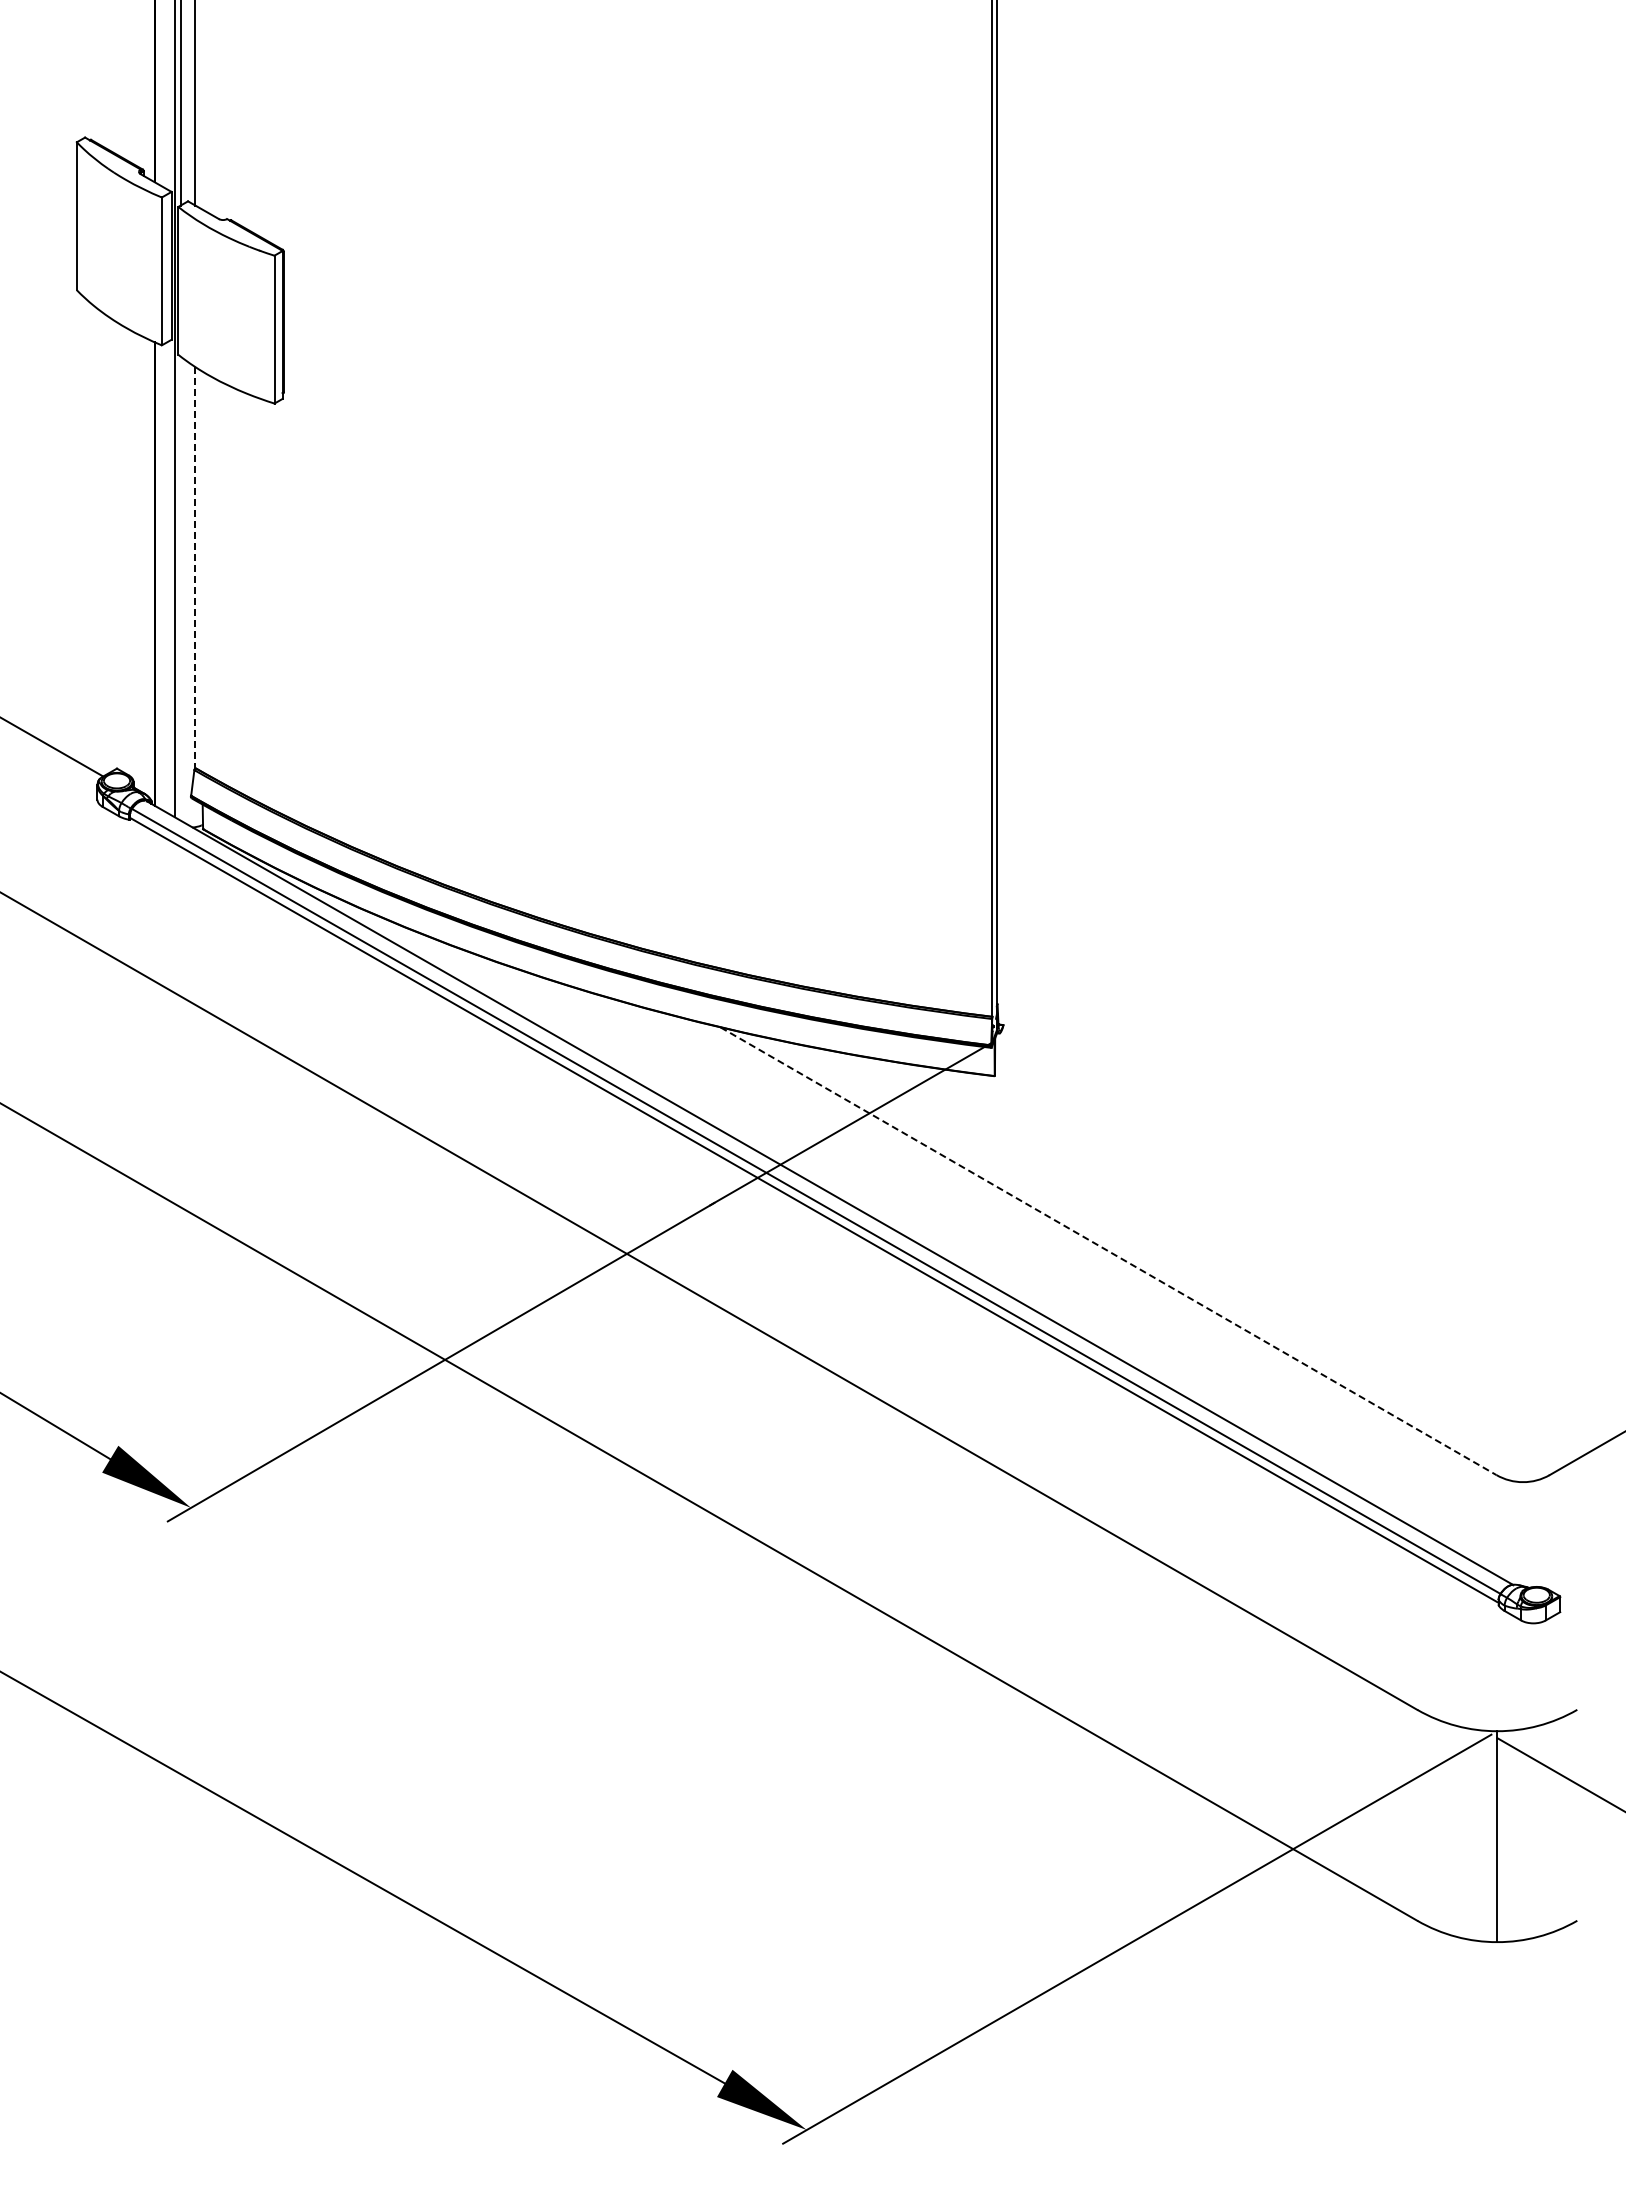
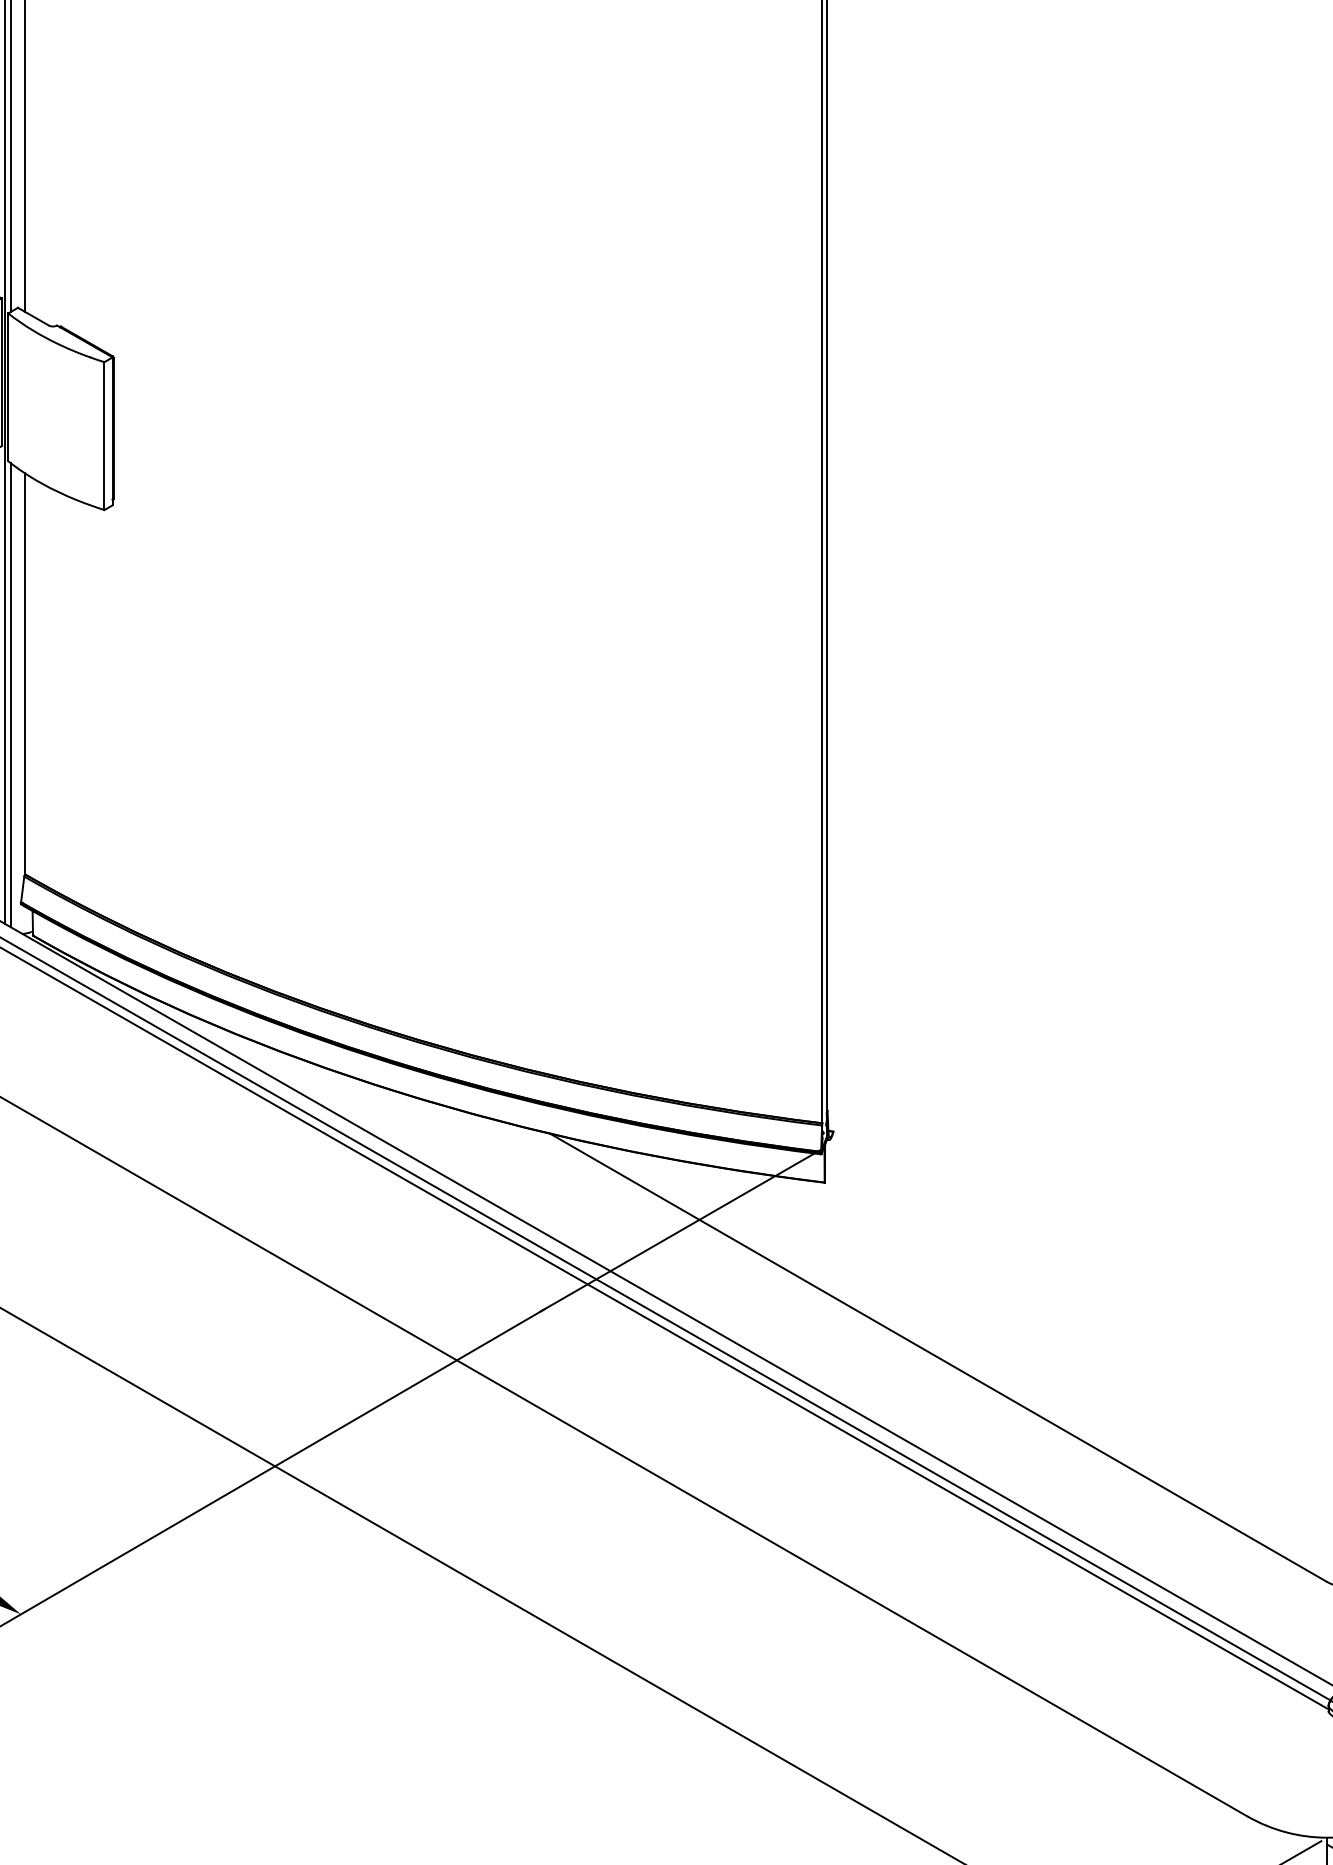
line: (195, 568) -> (25, 674), dashed -> solid
line: (180, 588) -> (10, 694), added
line: (1108, 1251) -> (938, 1357), dashed -> solid

